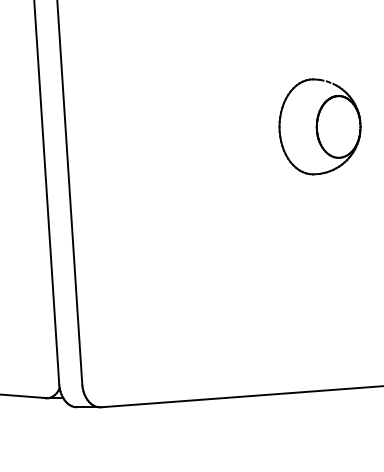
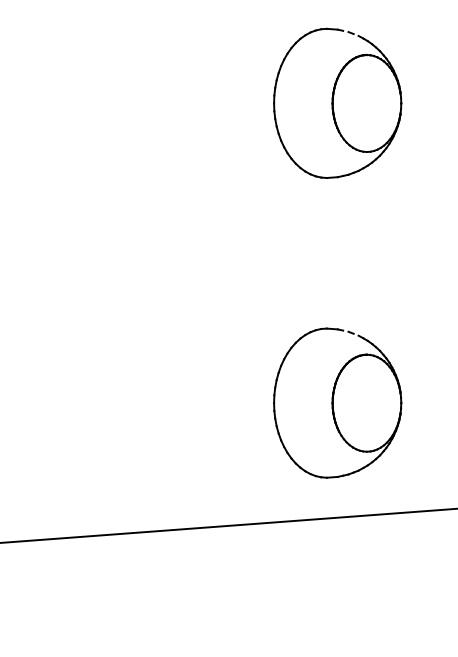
part: (319, 317) -> (336, 402), added

